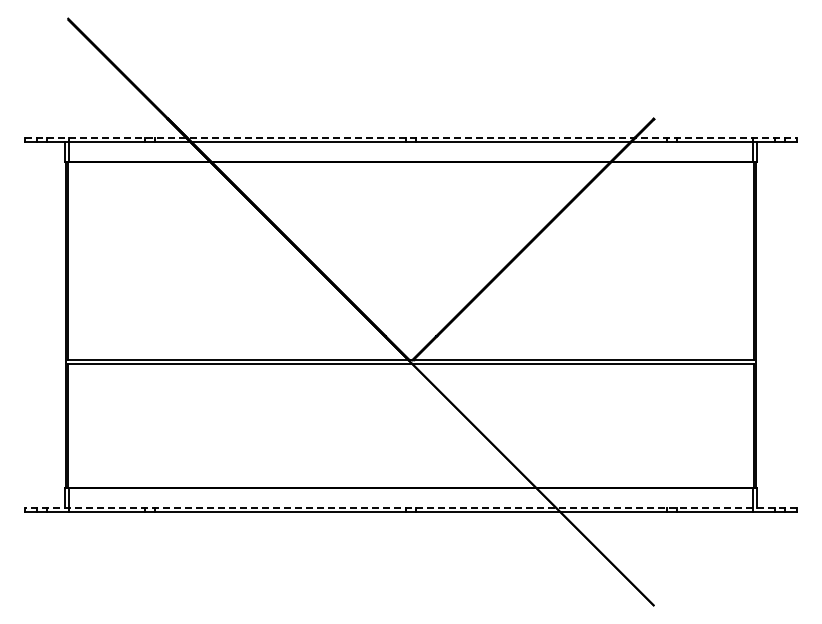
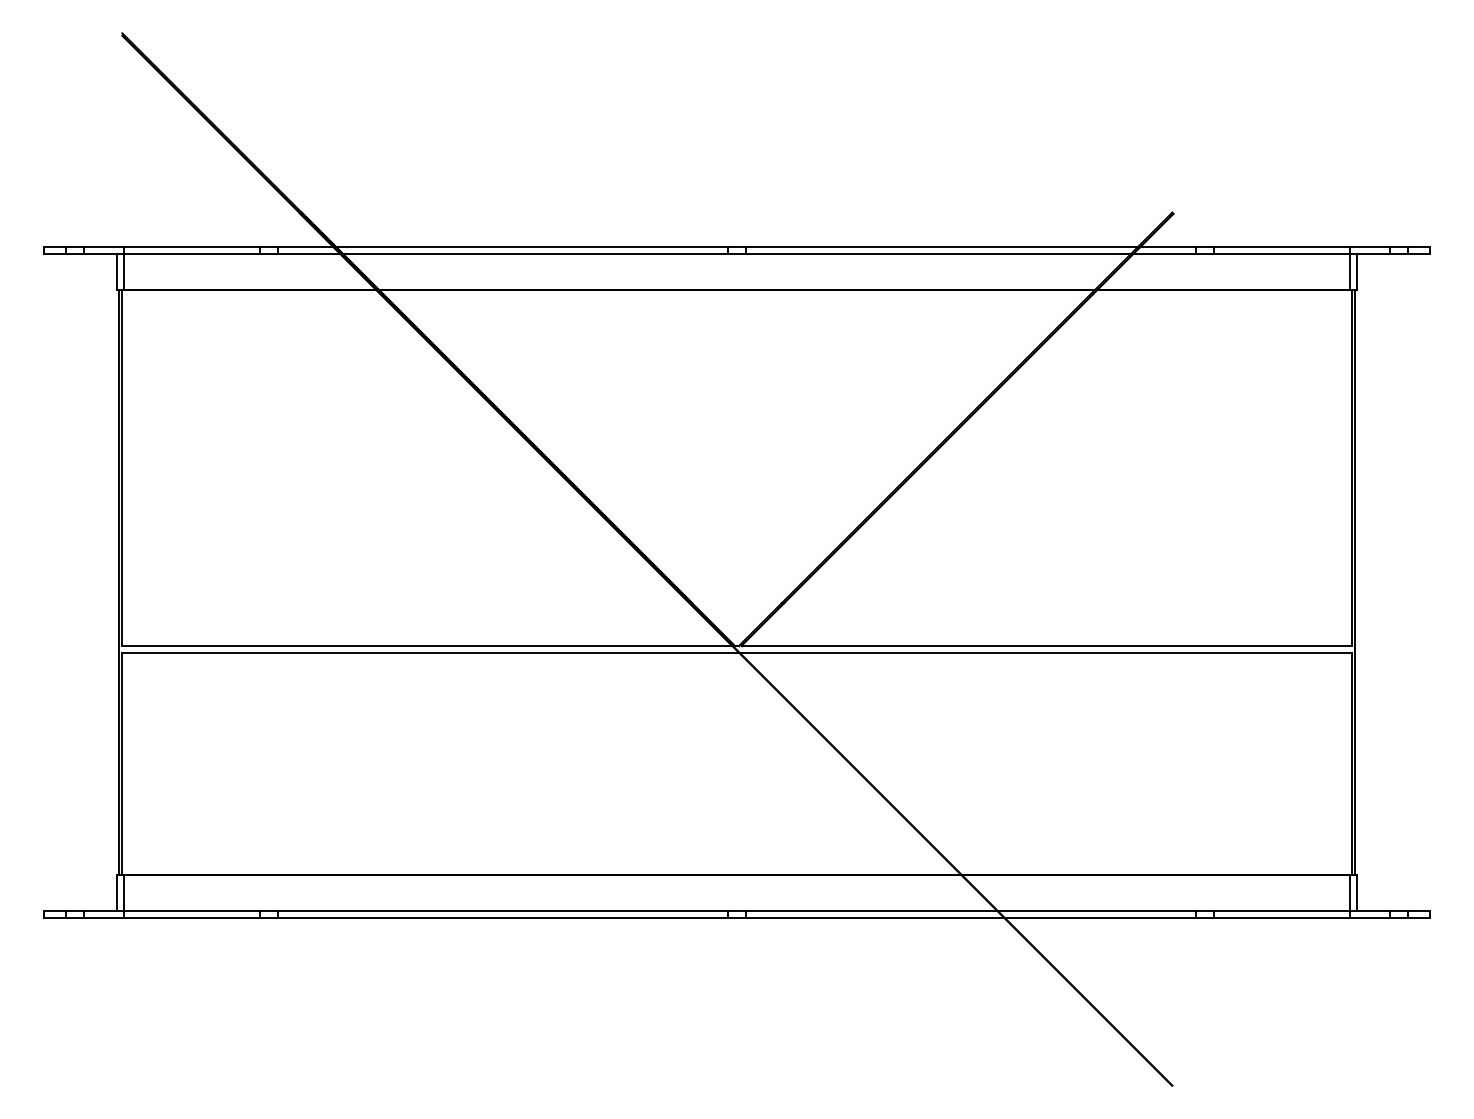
line: (411, 137) -> (737, 246), dashed -> solid
line: (410, 507) -> (736, 910), dashed -> solid

